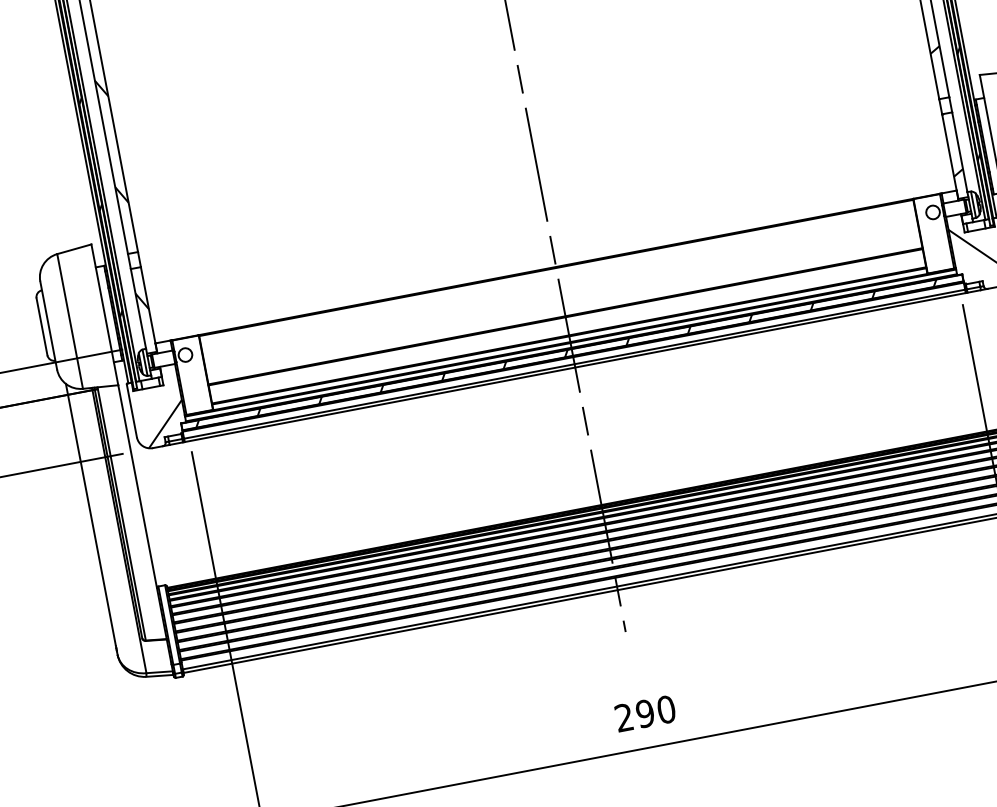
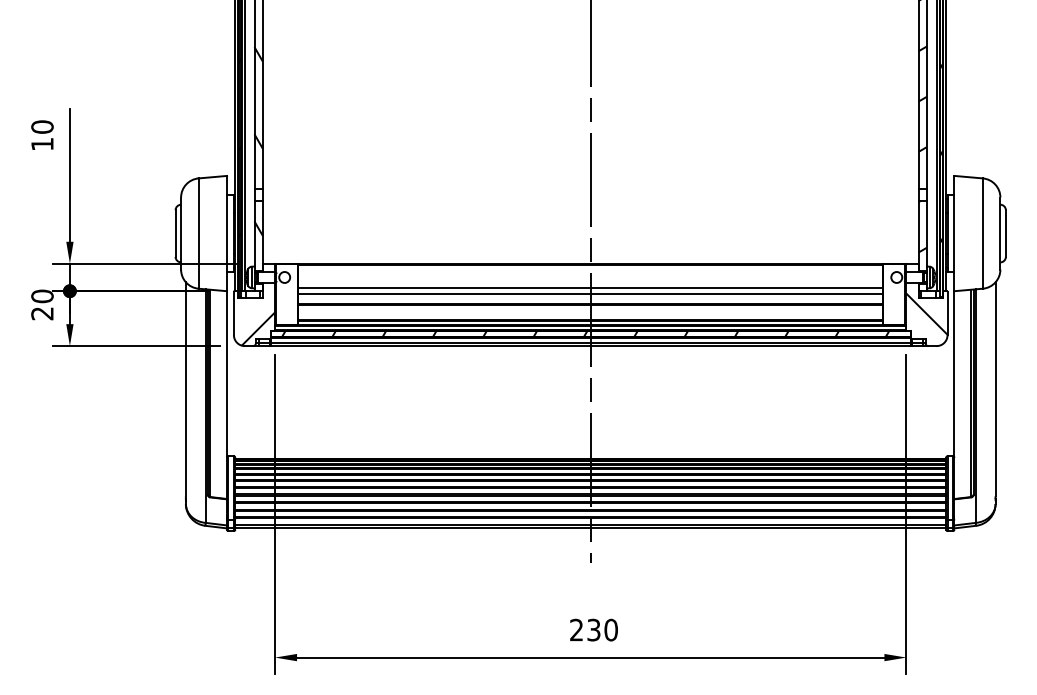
line: (561, 297) -> (590, 288), added
line: (562, 303) -> (590, 293), added
text: (644, 714) -> (593, 630), 290 -> 230

